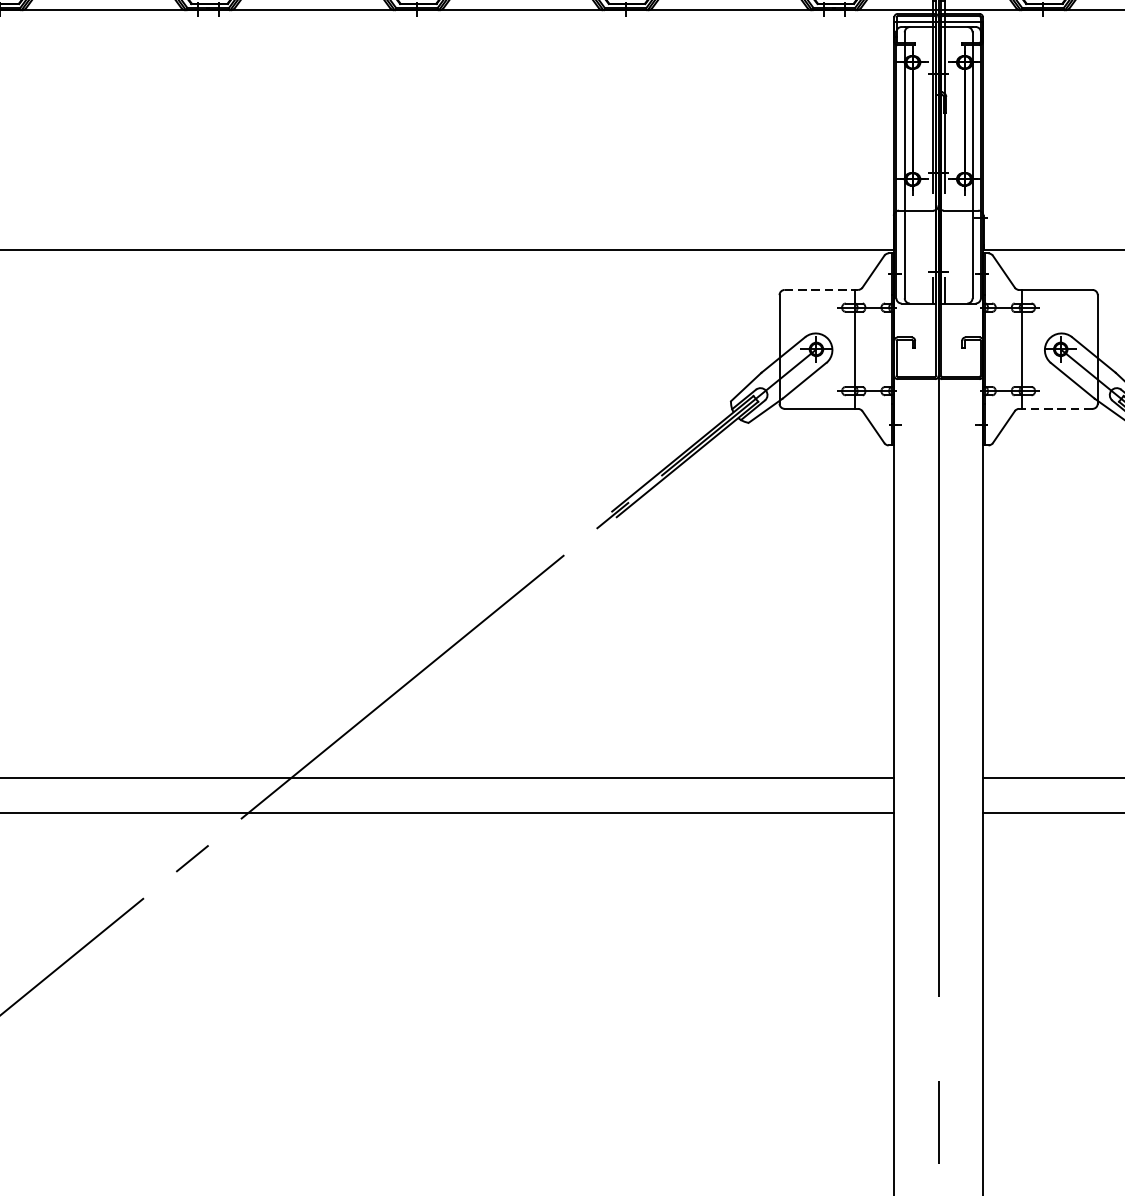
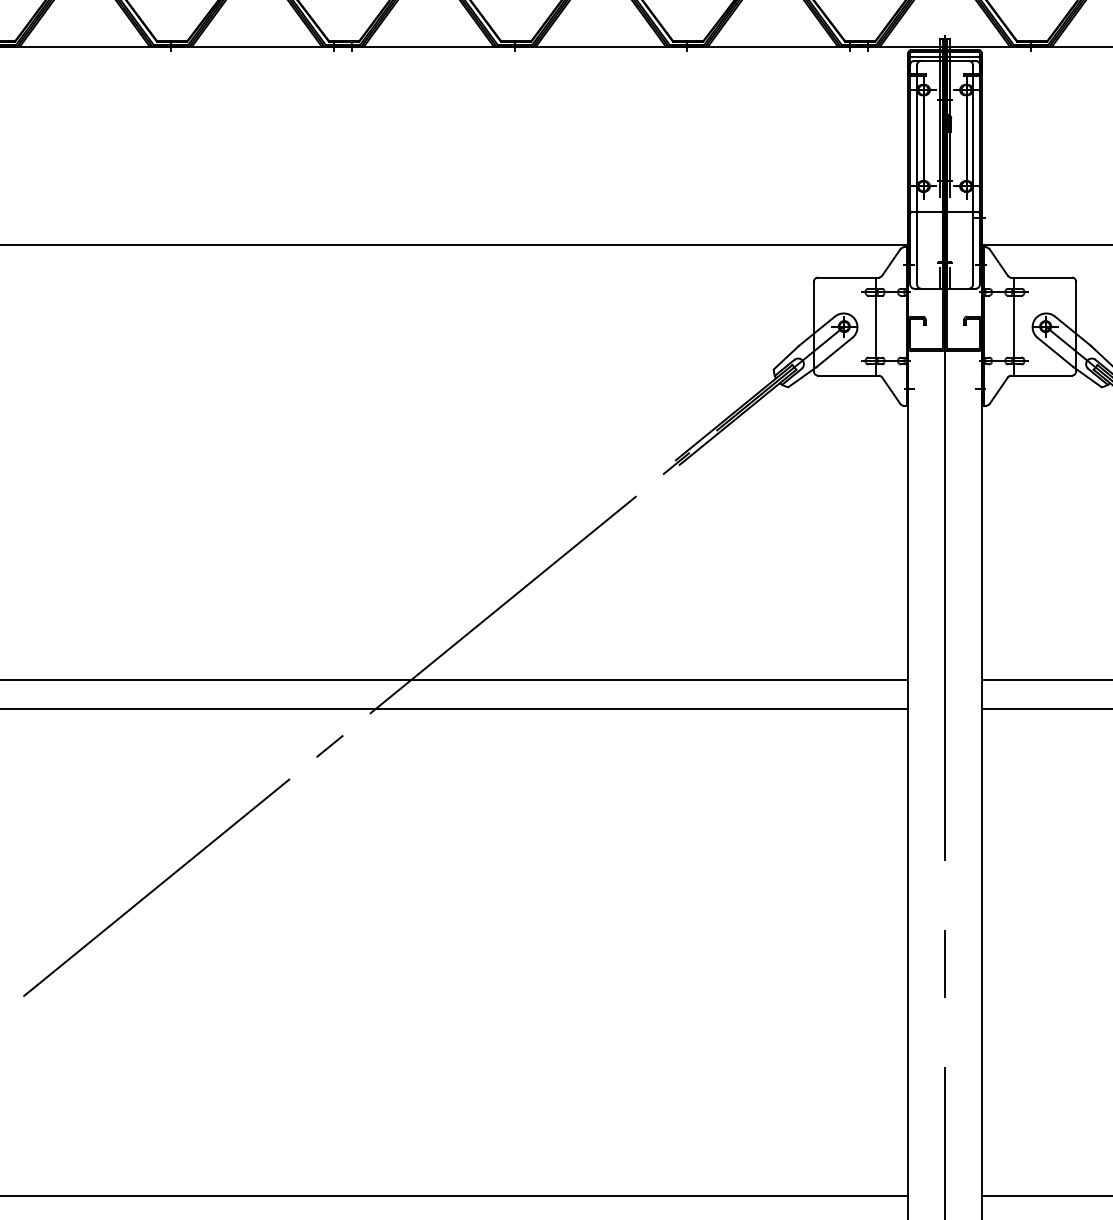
line: (821, 289) -> (848, 277), dashed -> solid
line: (1055, 408) -> (1041, 375), dashed -> solid

